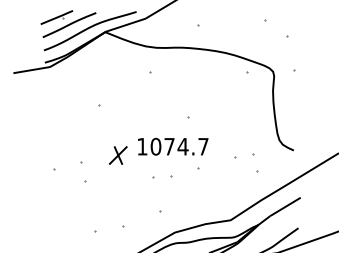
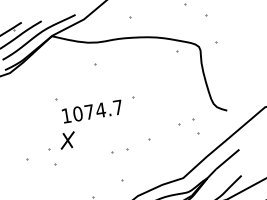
text: (173, 146) -> (92, 111), moved
part: (117, 155) -> (67, 140), moved

